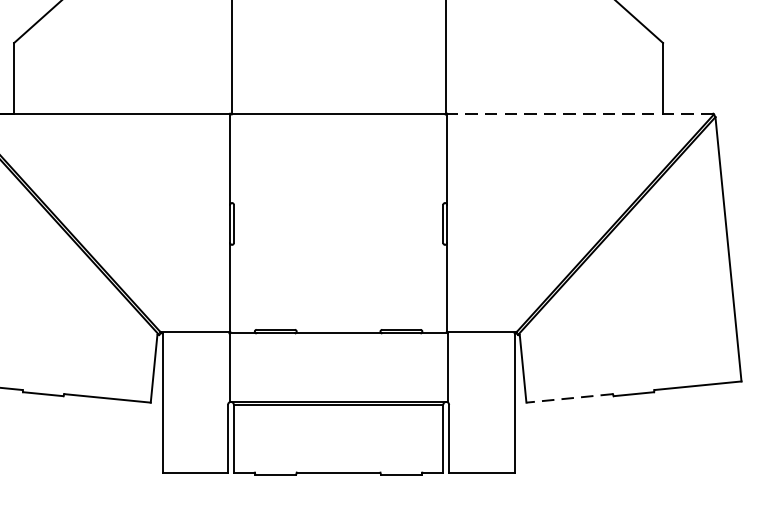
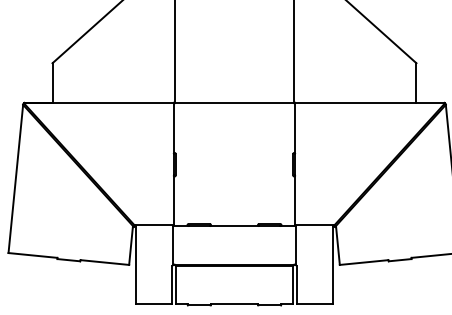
line: (579, 113) -> (369, 102), dashed -> solid
line: (568, 398) -> (363, 262), dashed -> solid

